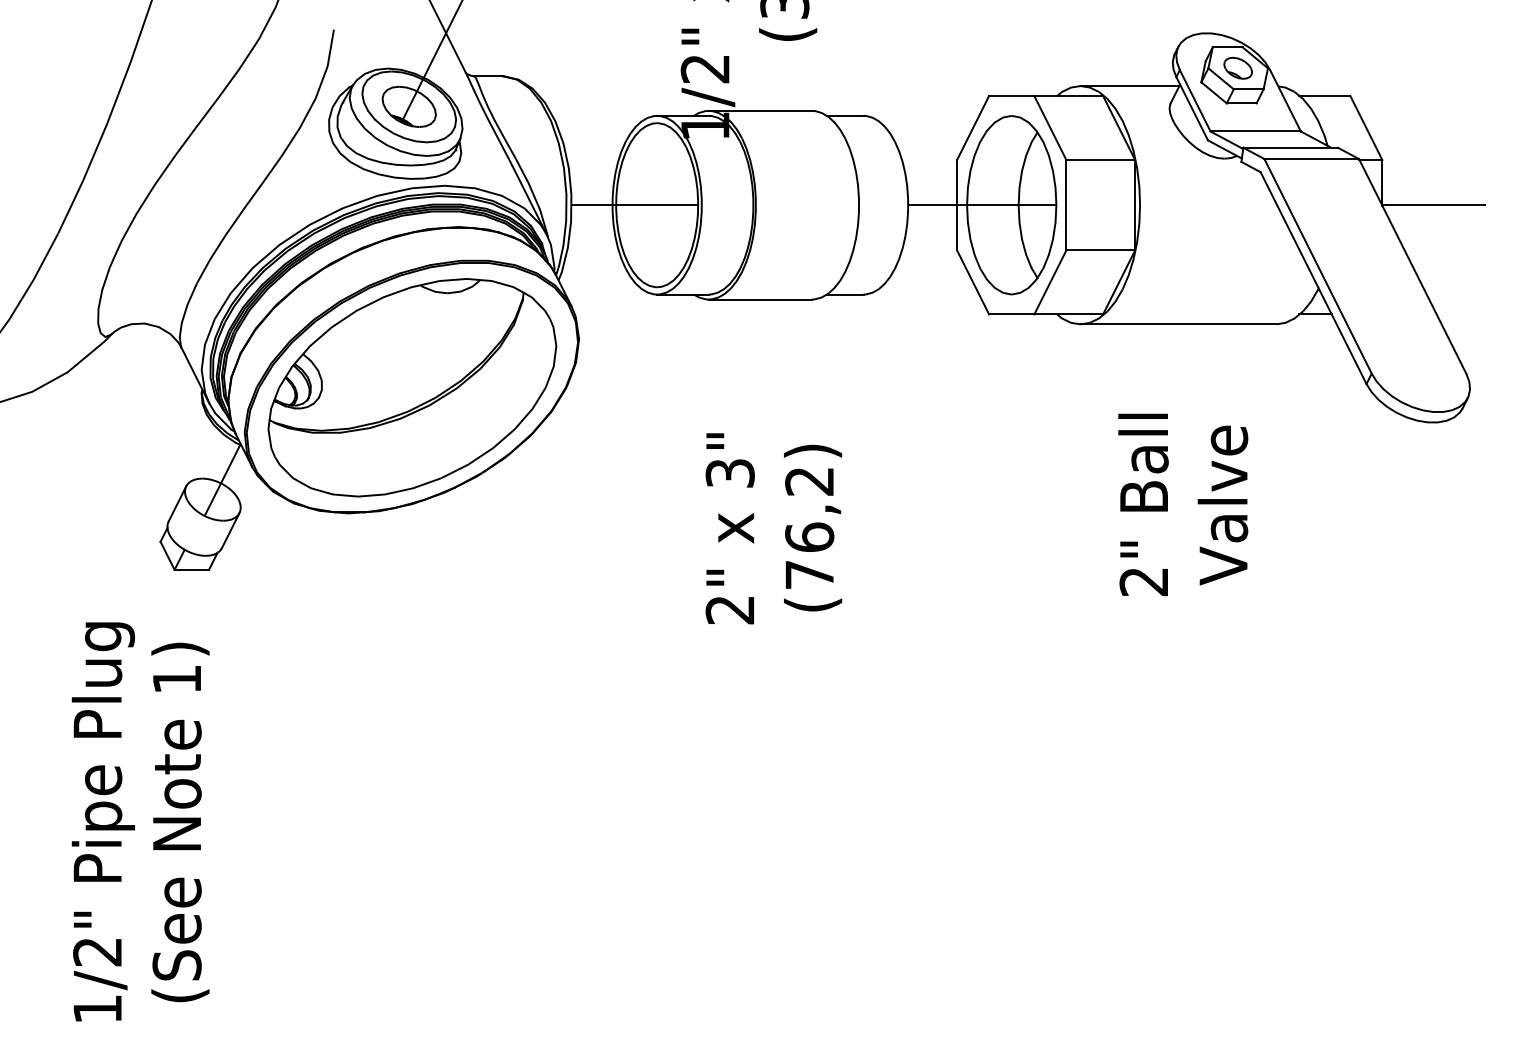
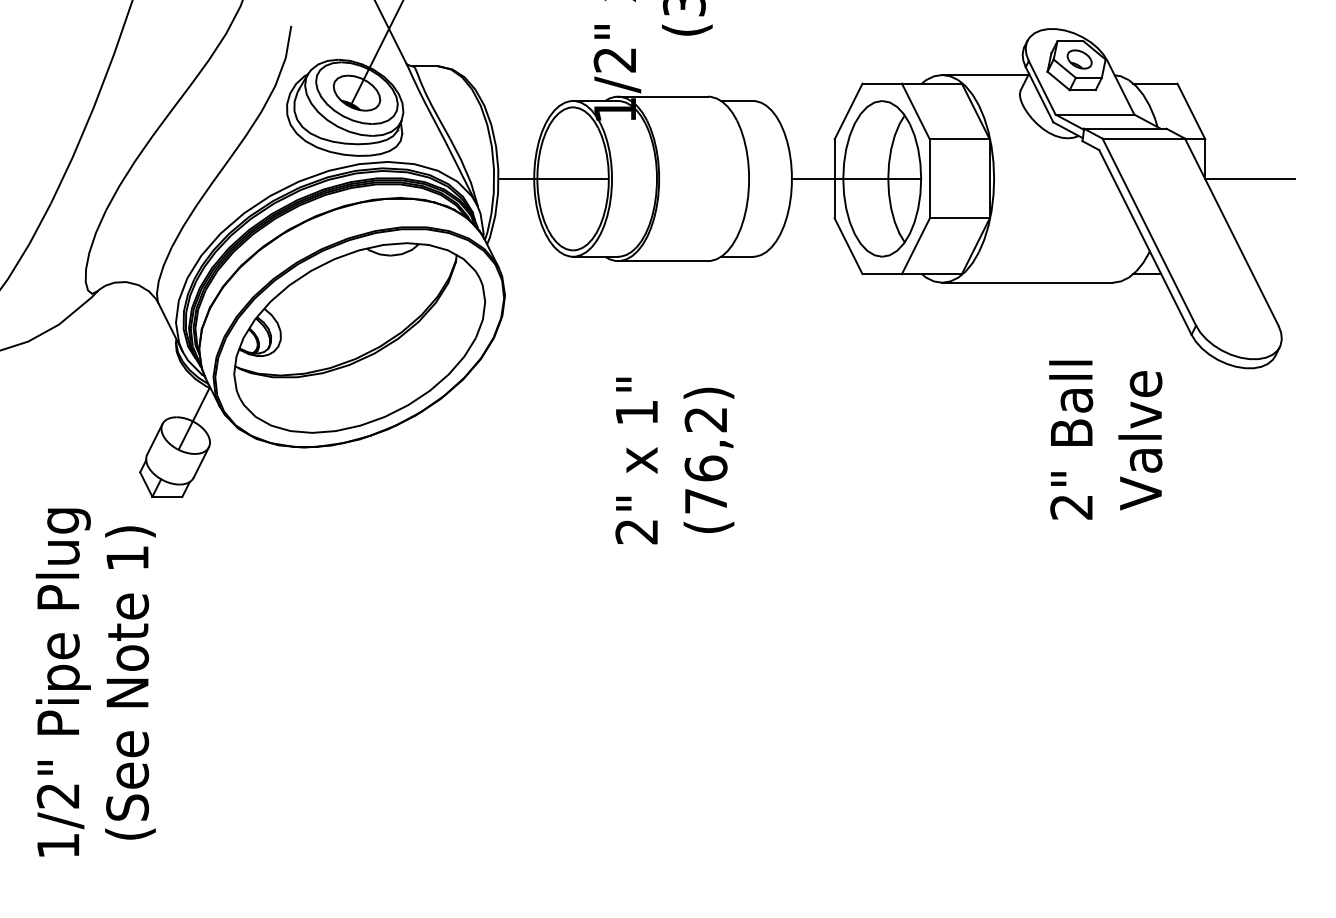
text: (729, 473) -> (636, 412), 3" -> 1"
text: (1182, 504) -> (1105, 439), moved
text: (140, 821) -> (95, 682), moved

